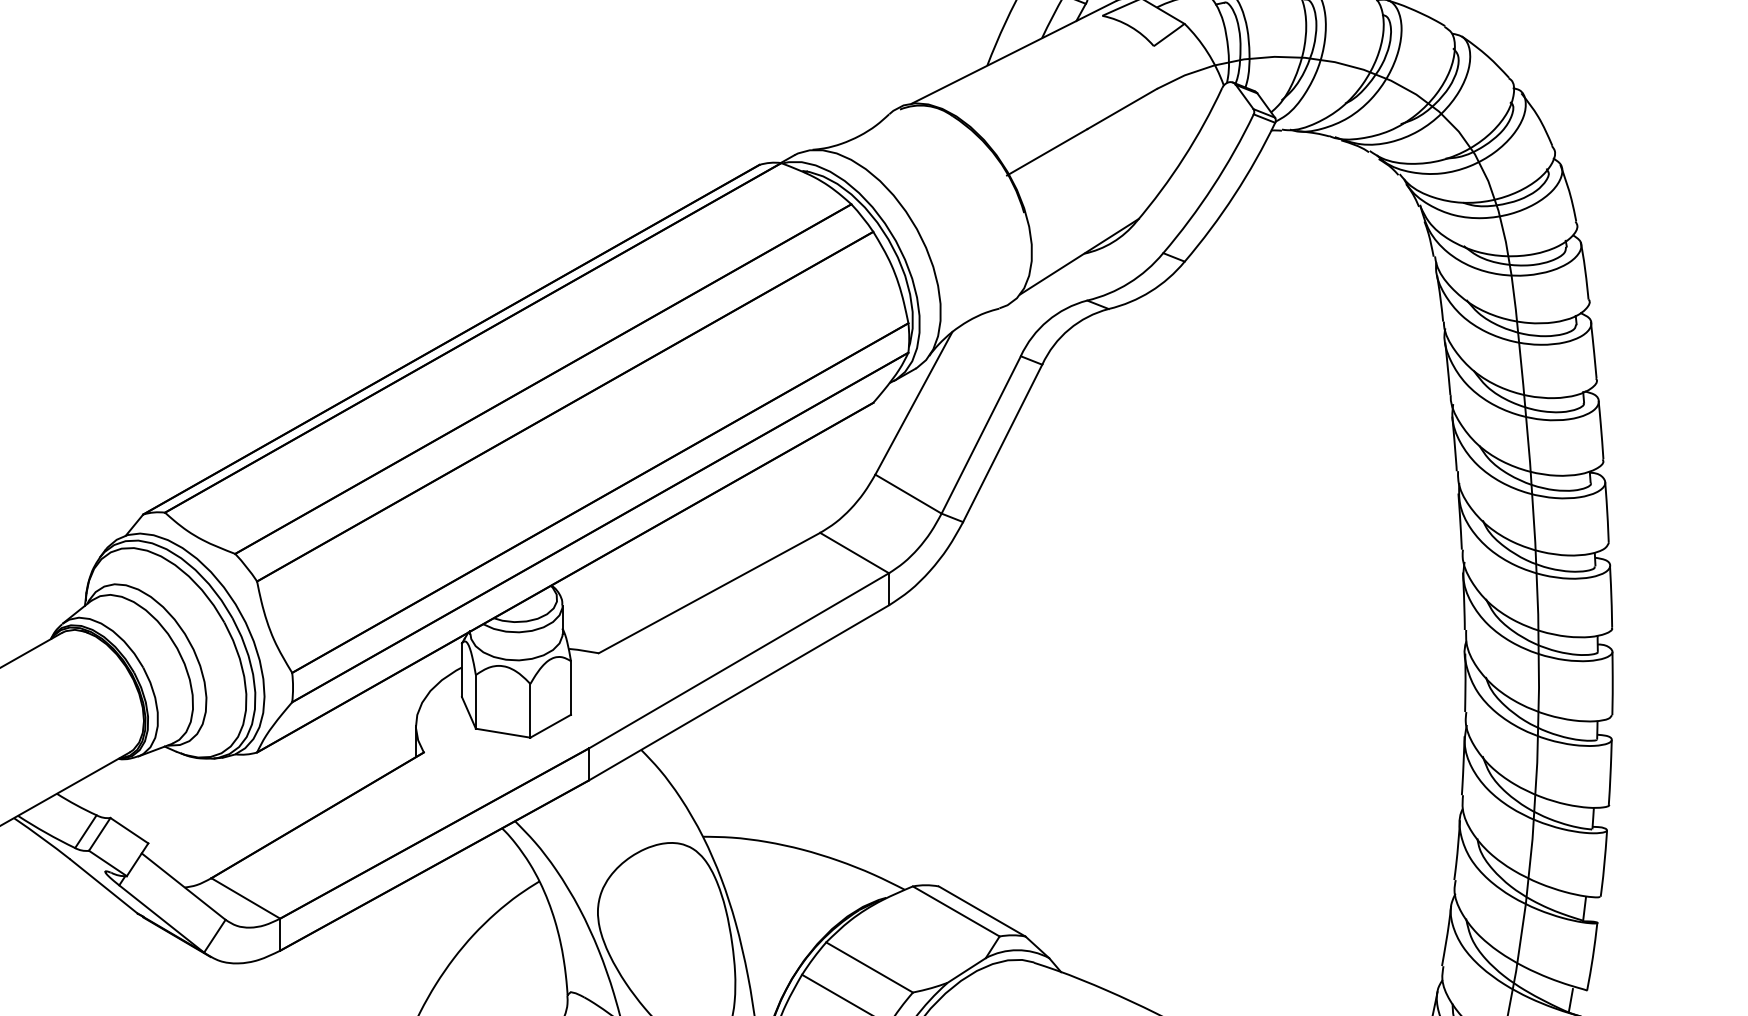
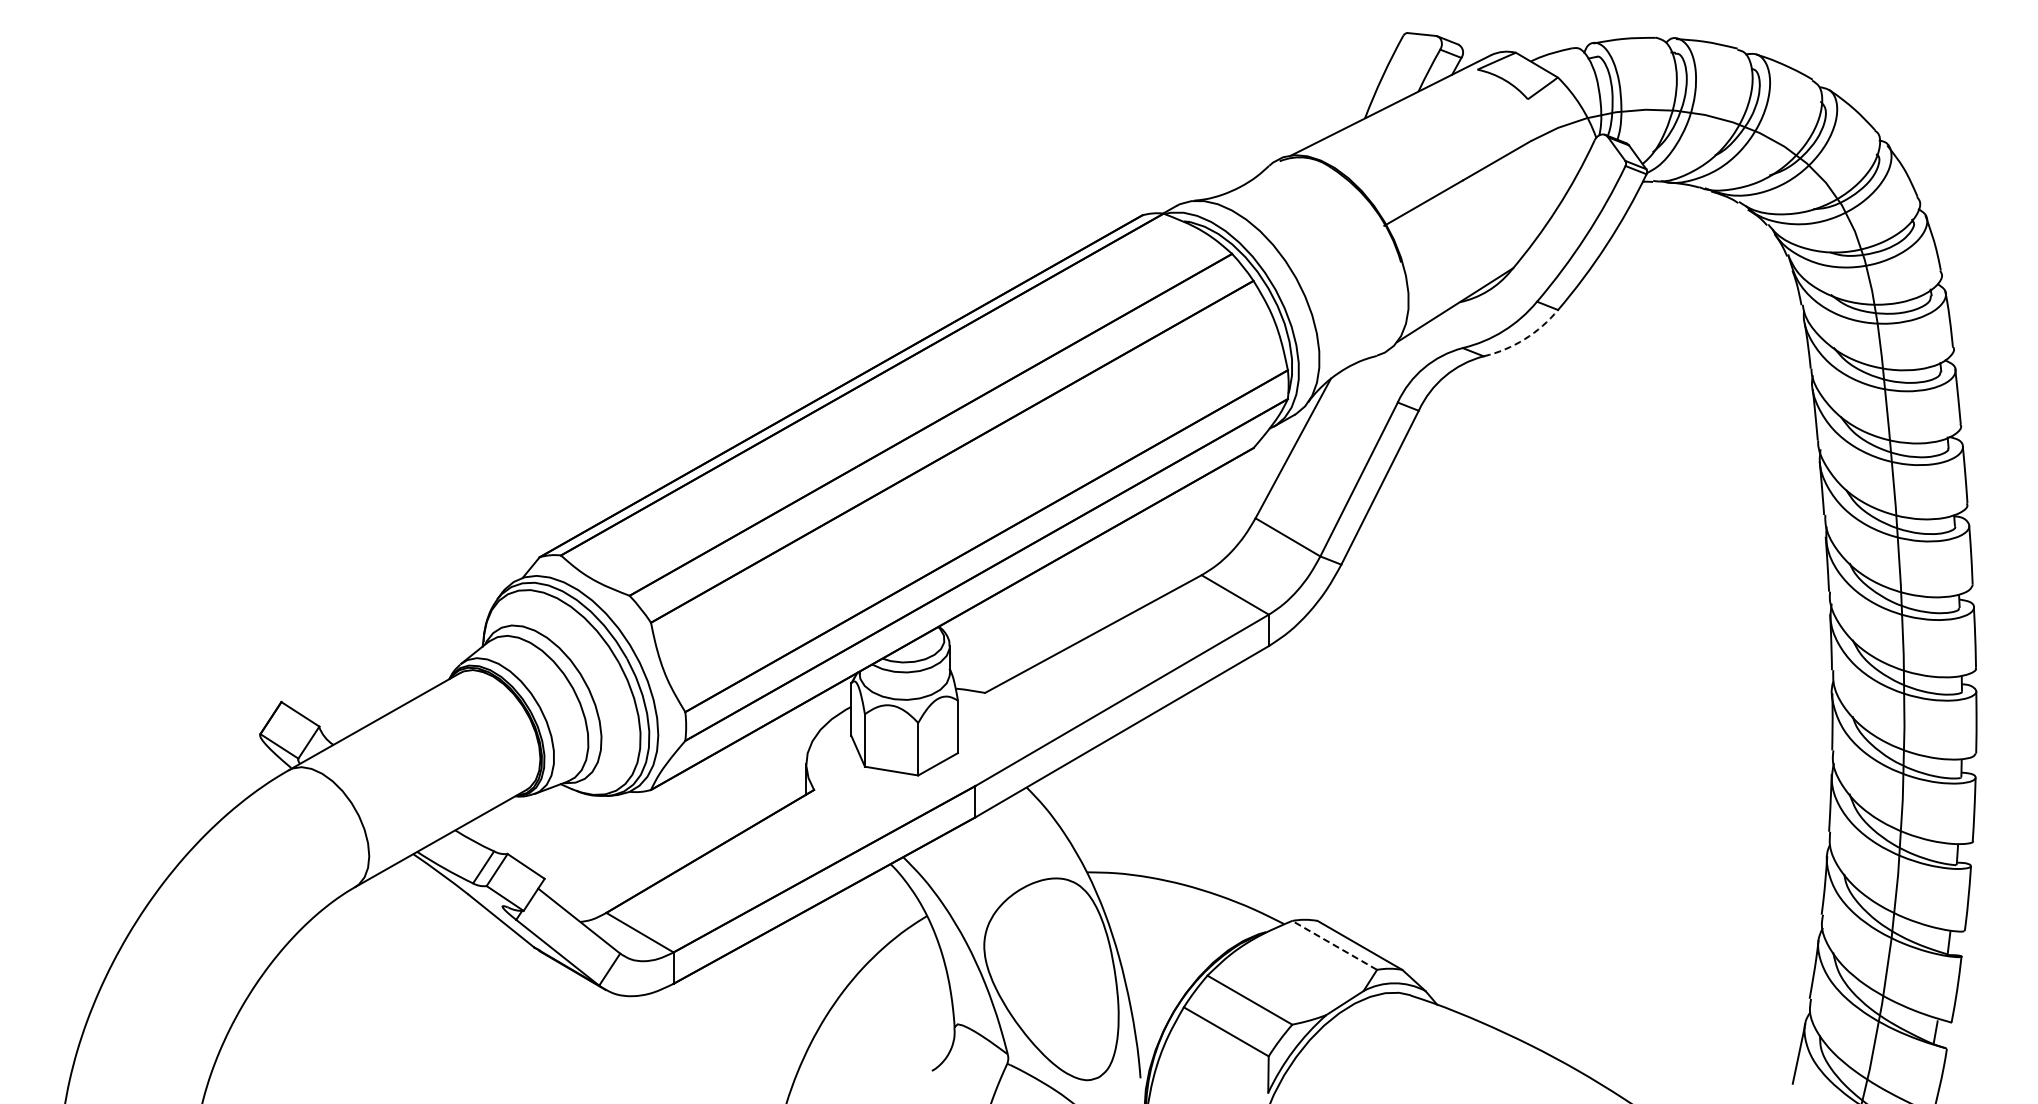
arc: (1150, 291) -> (1524, 339), solid -> dashed
line: (956, 911) -> (1334, 945), solid -> dashed

